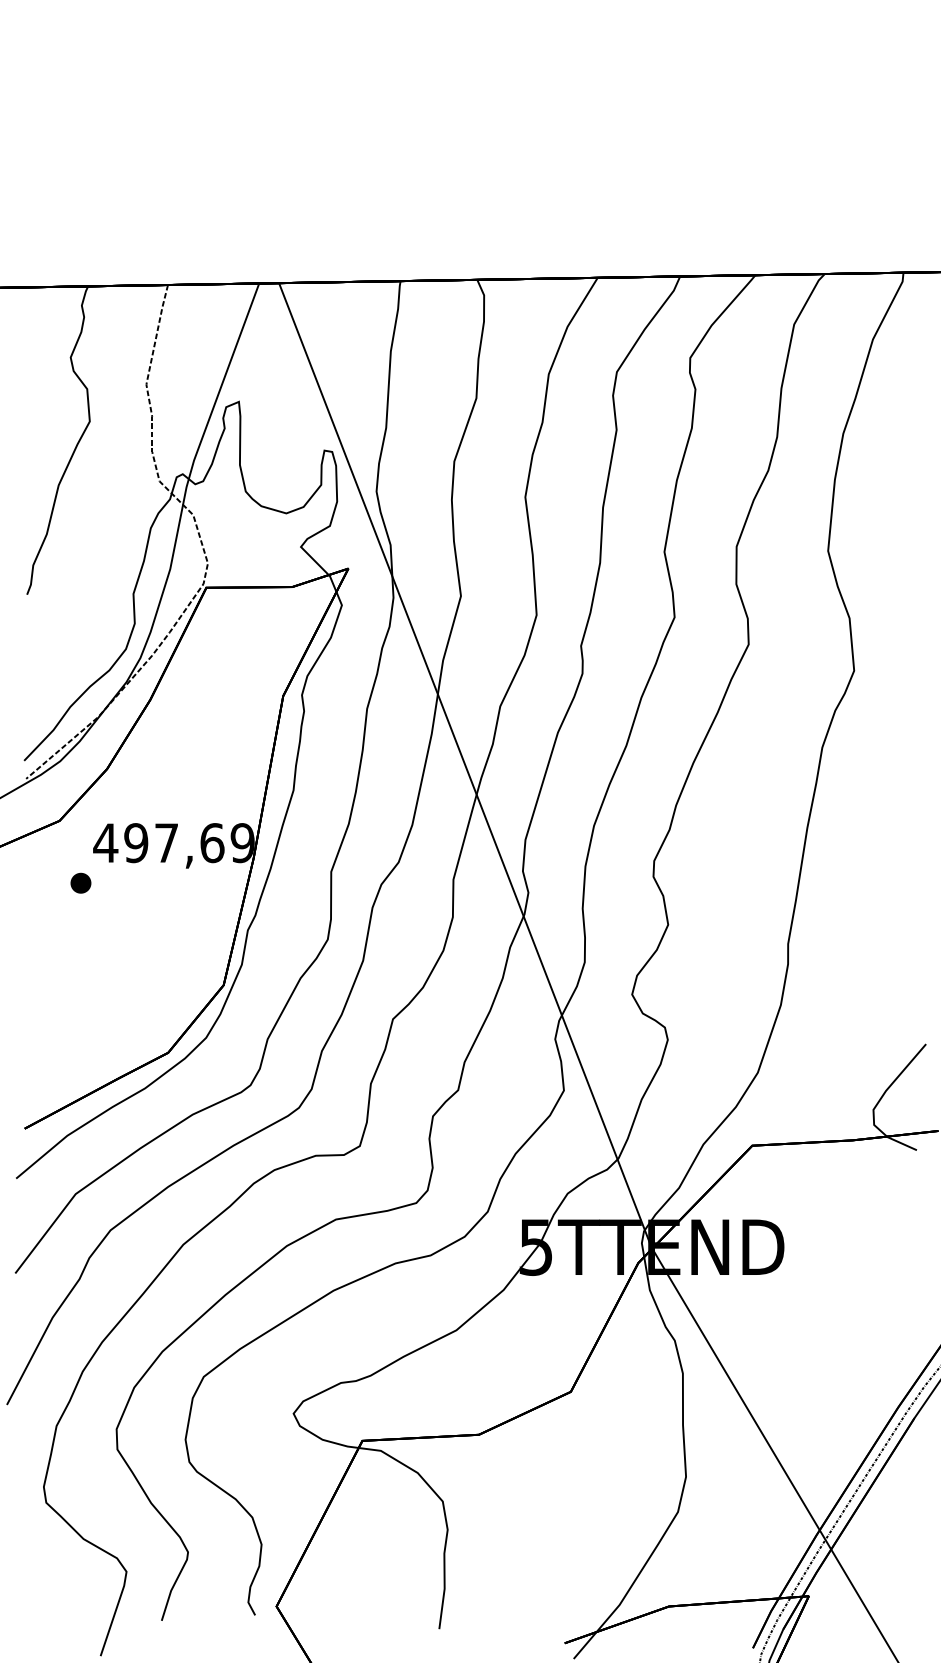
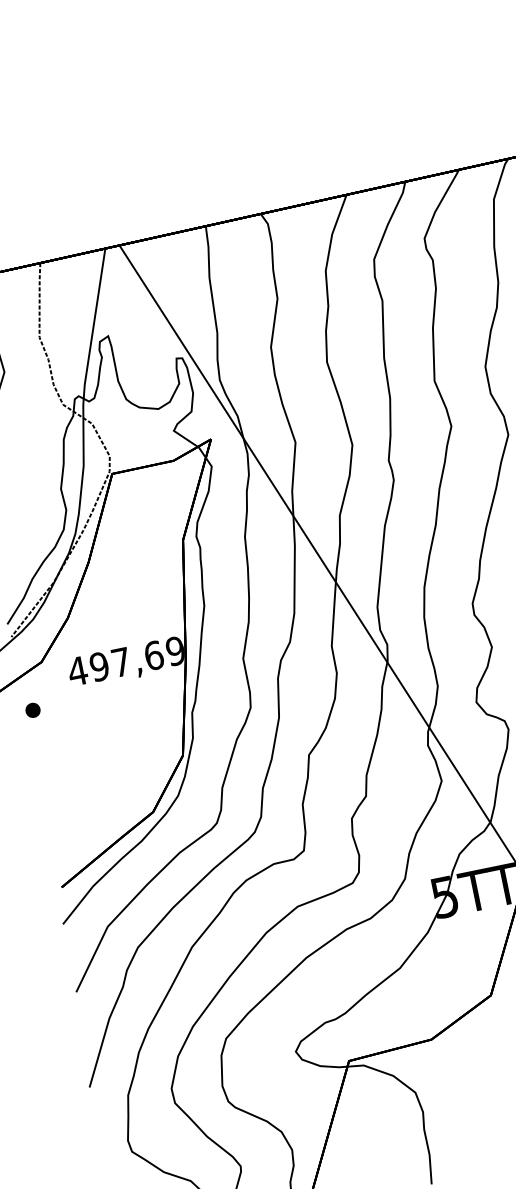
part: (80, 882) -> (32, 709), moved

